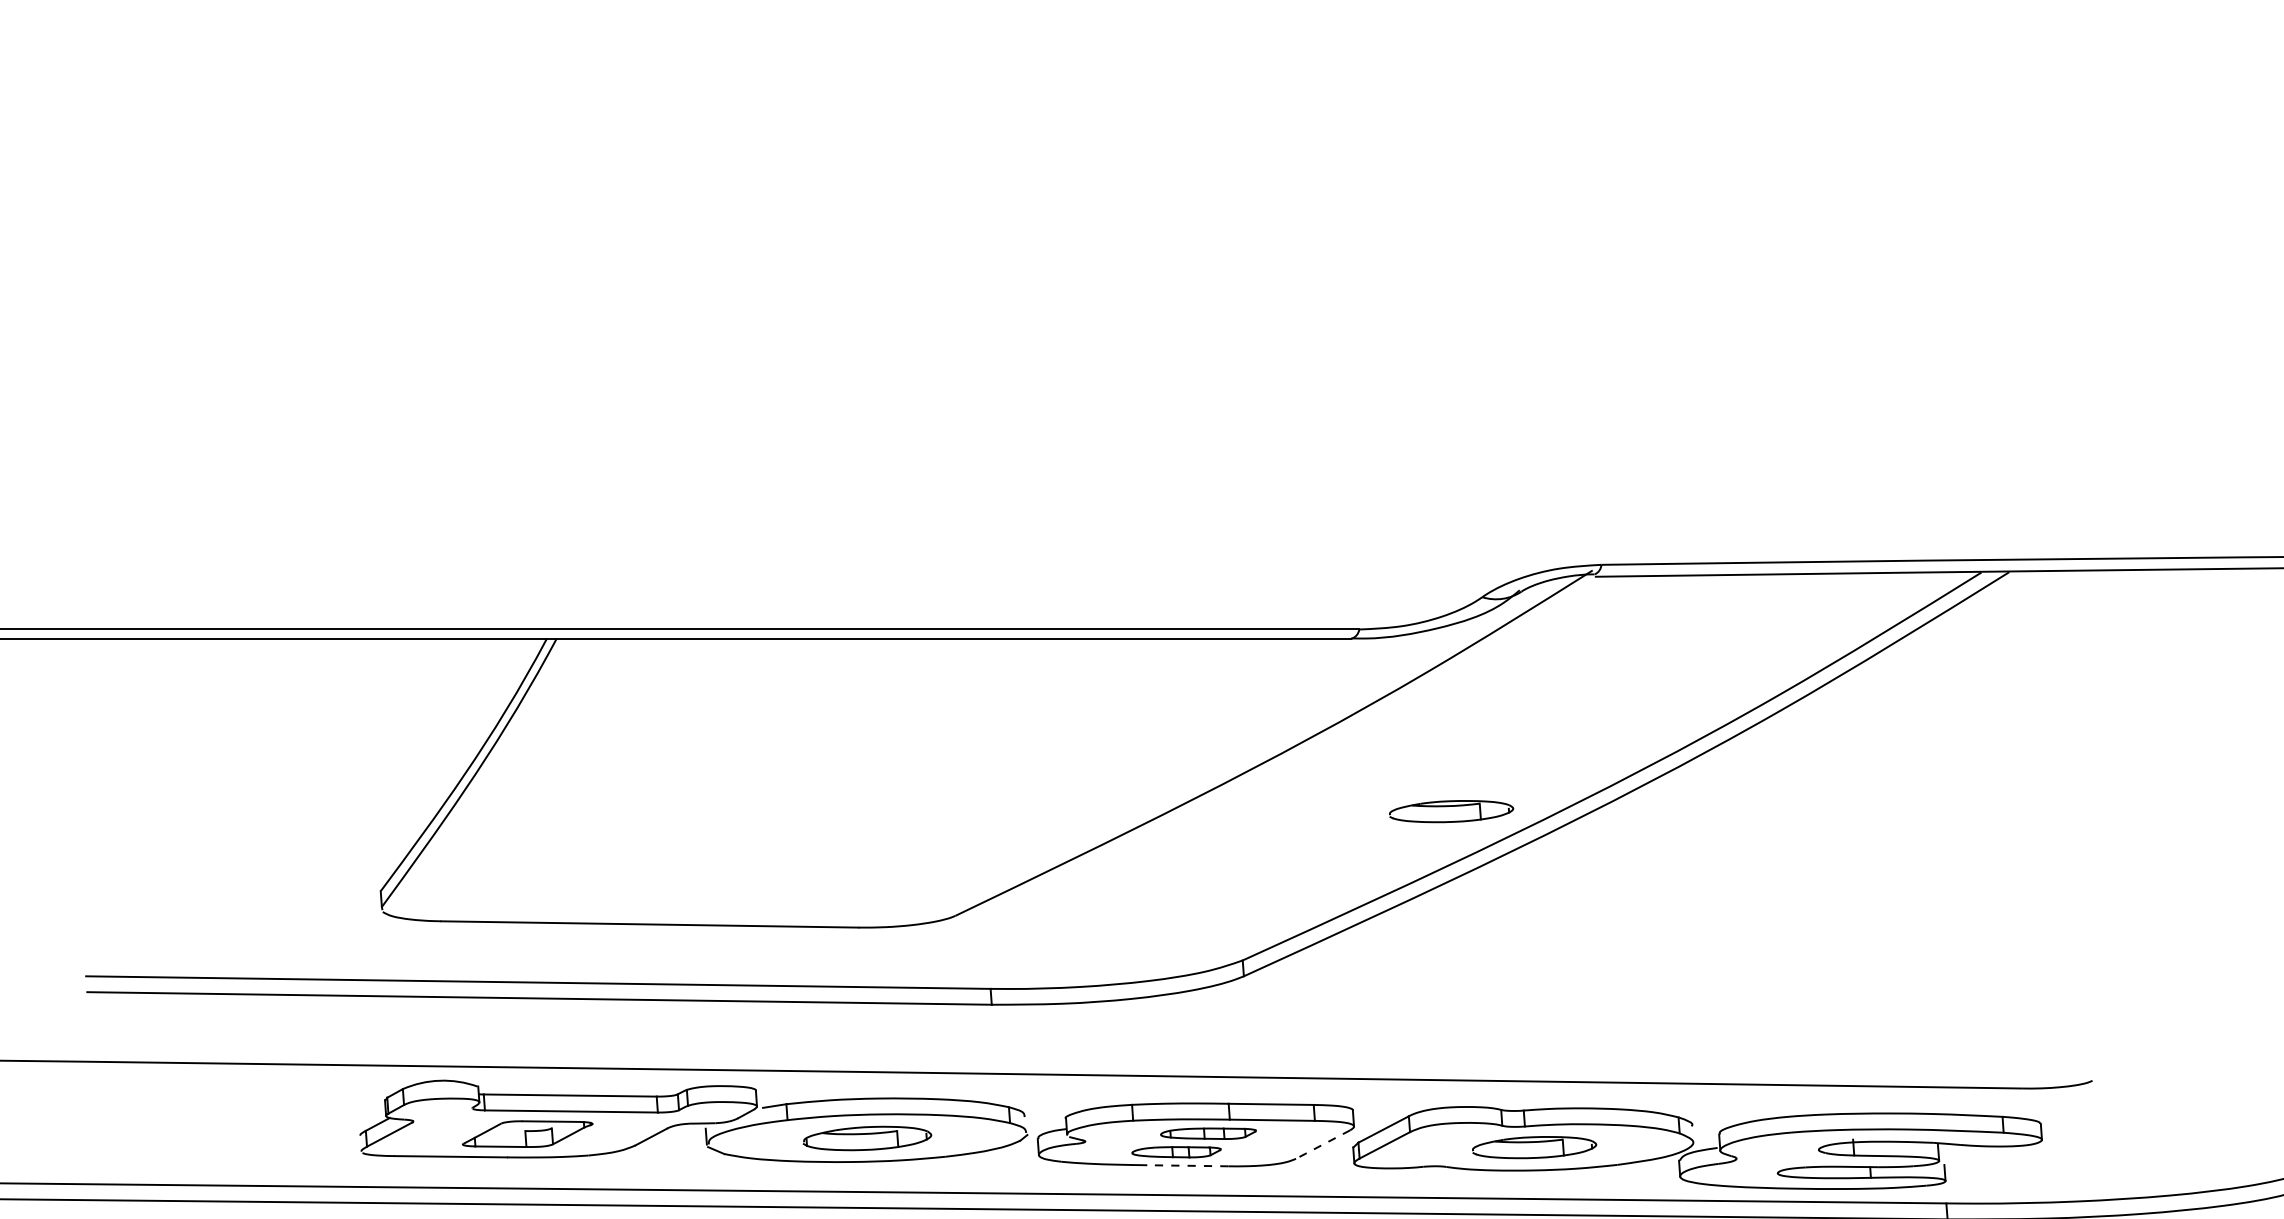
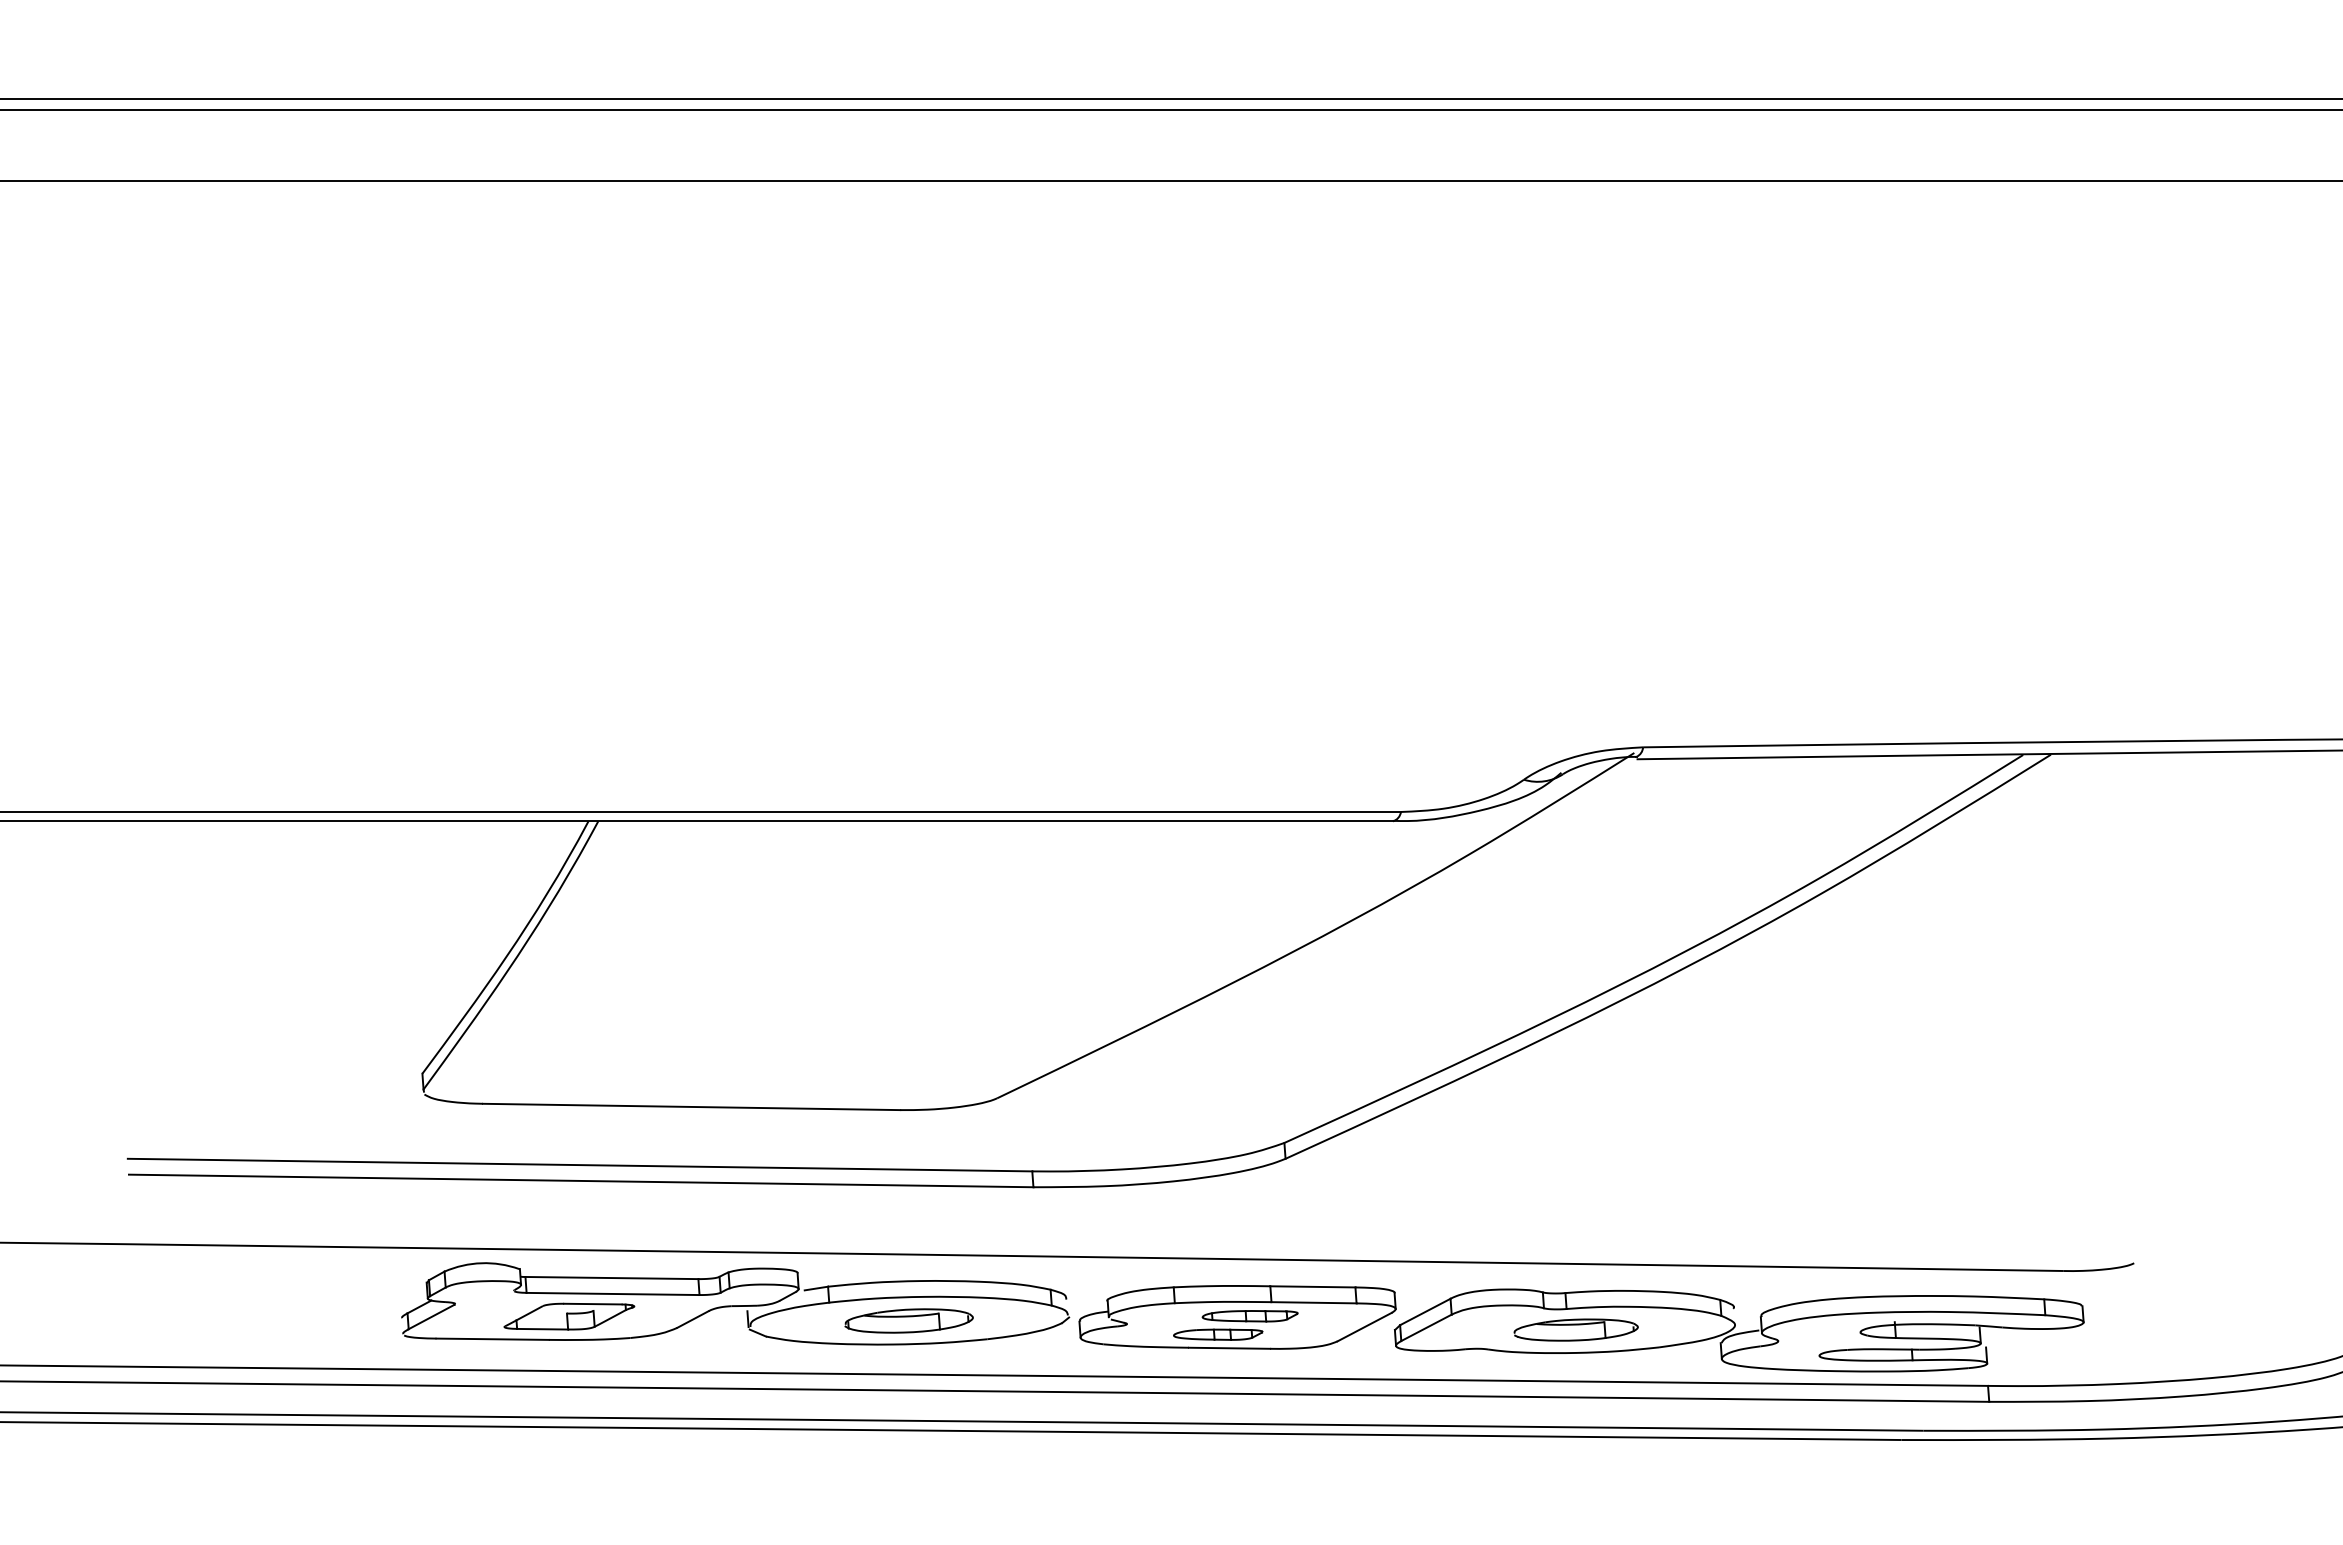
part: (1450, 811) -> (1492, 993), removed
line: (1322, 1145) -> (1364, 1327), dashed -> solid
line: (1187, 1166) -> (1229, 1348), dashed -> solid

